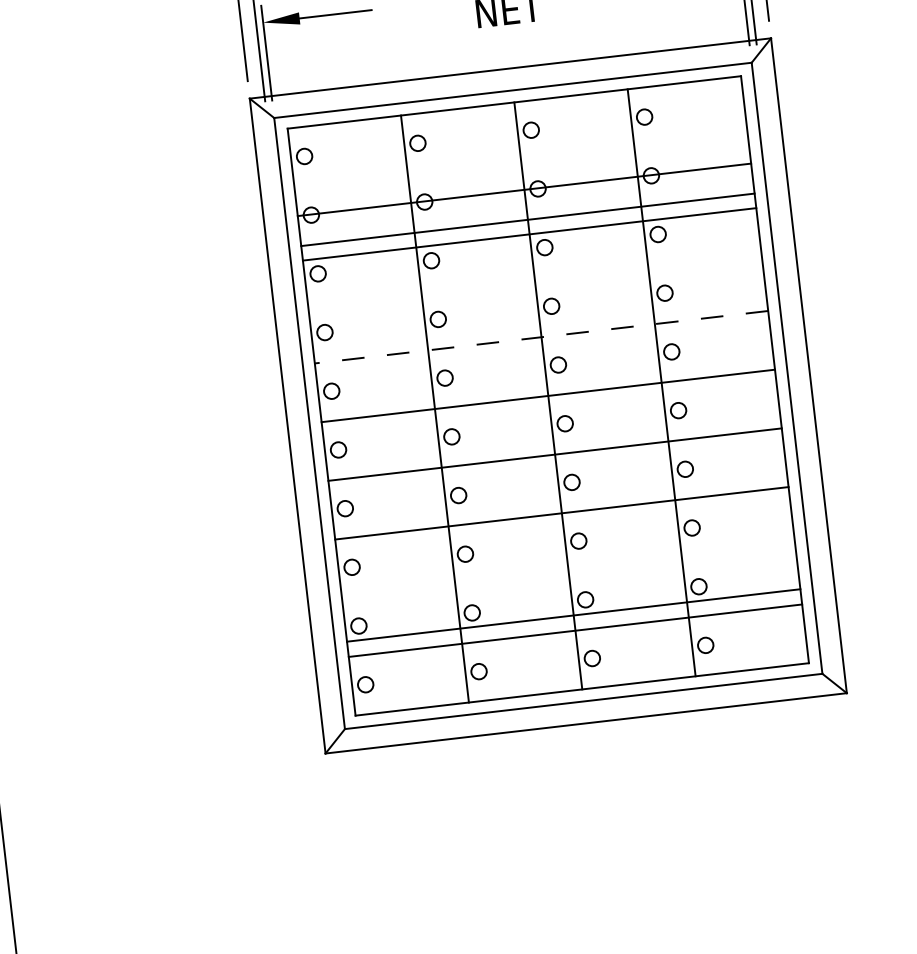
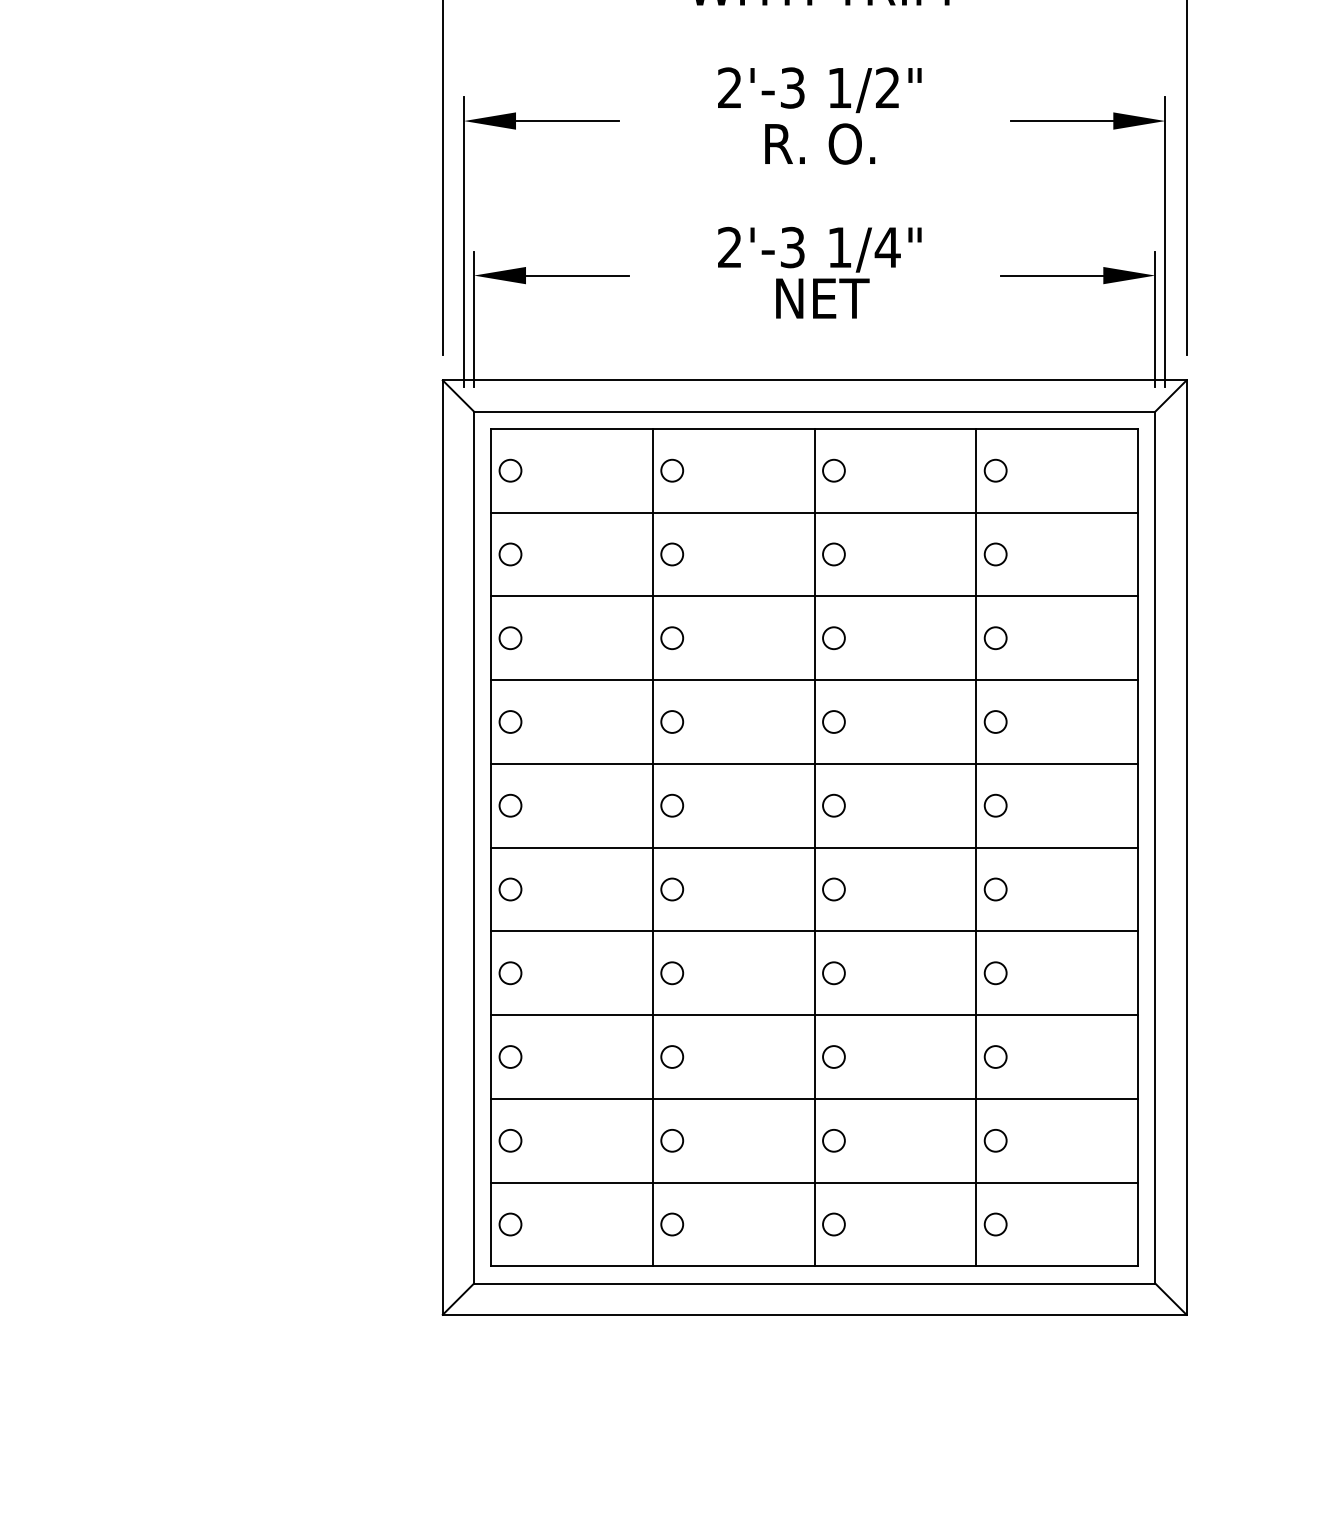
line: (524, 189) -> (814, 512), moved
line: (529, 234) -> (814, 680), moved
line: (541, 337) -> (814, 763), dashed -> solid
line: (573, 615) -> (814, 1098), moved

